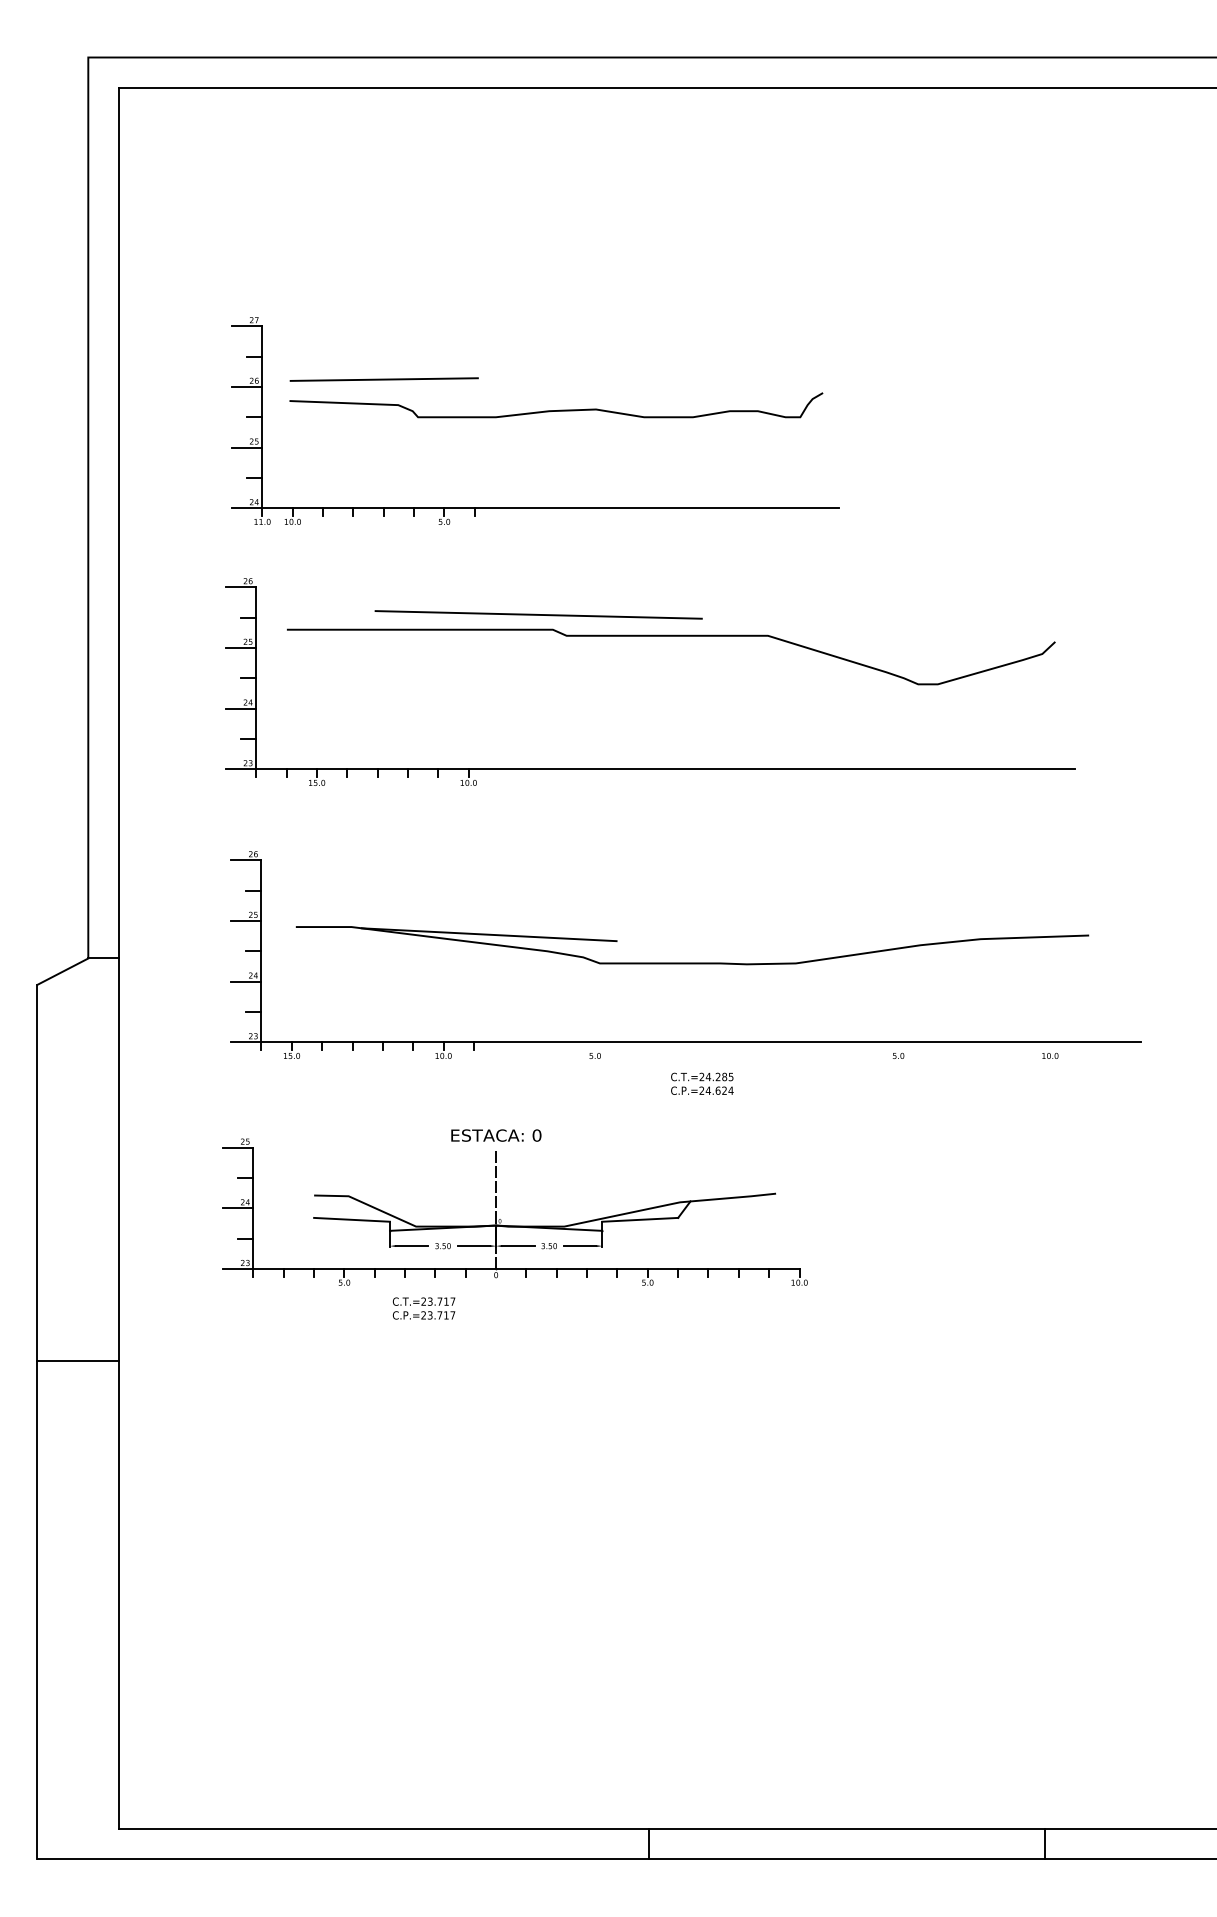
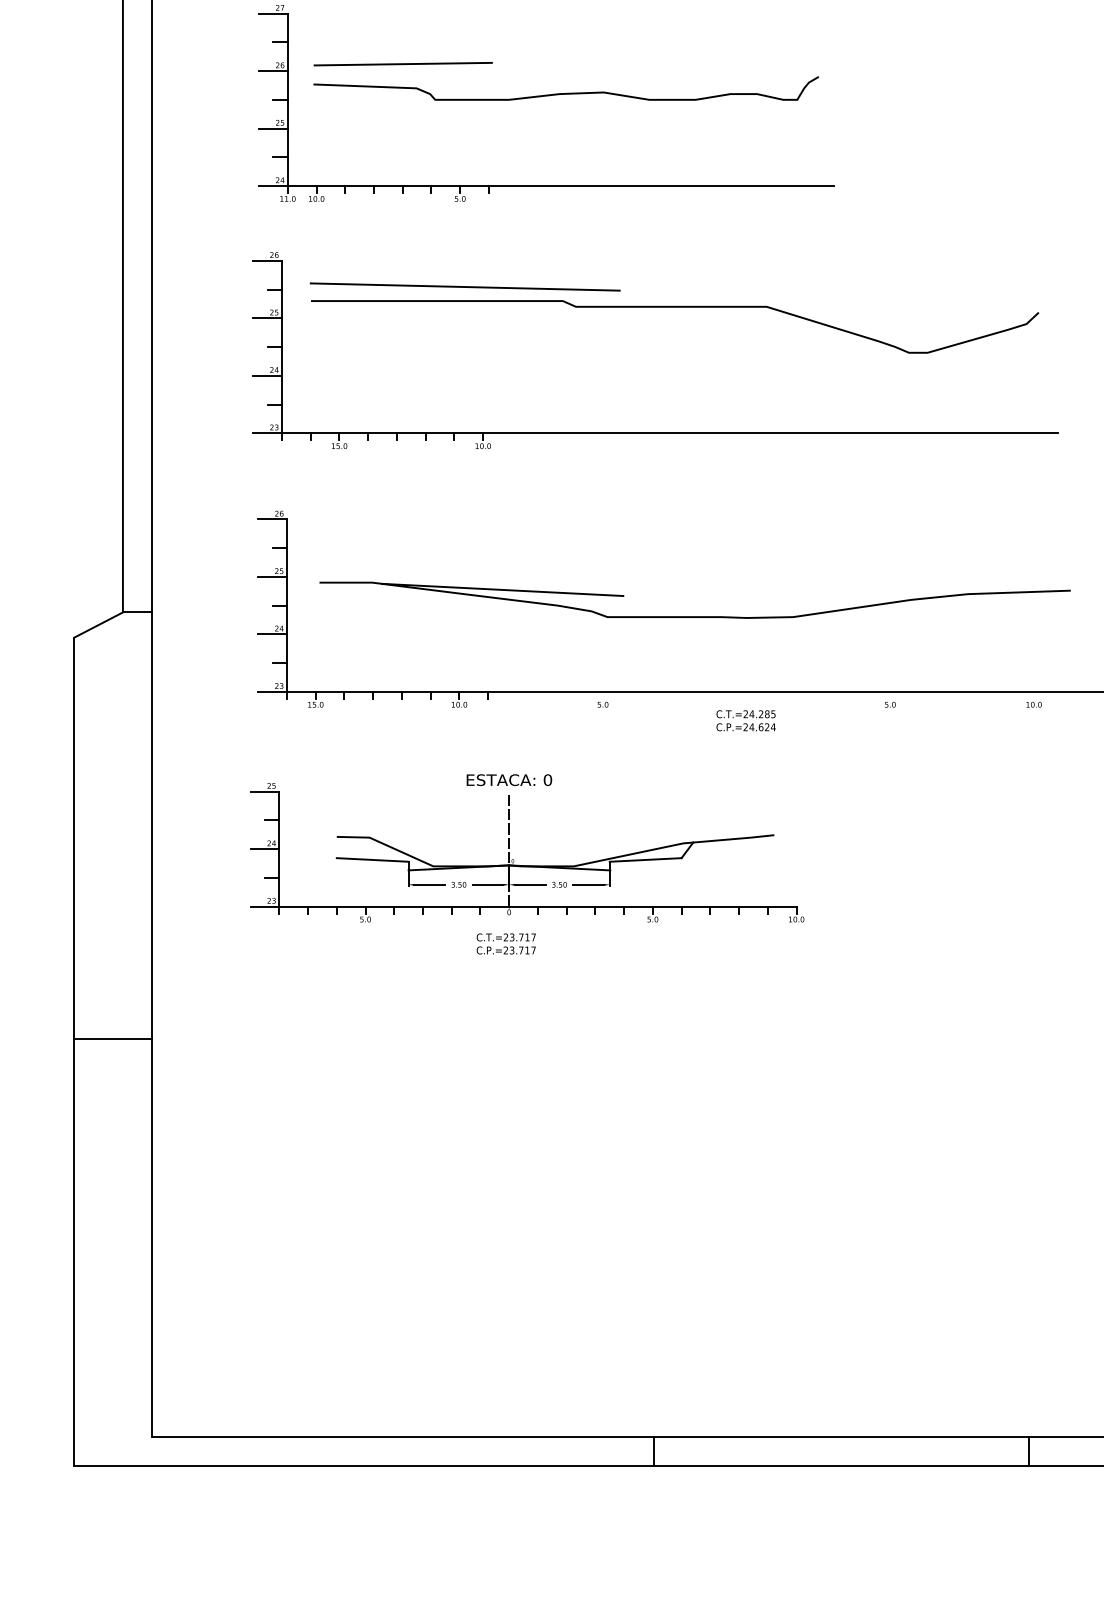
line: (538, 614) -> (465, 286), moved
text: (702, 1083) -> (746, 720), moved
text: (423, 1308) -> (505, 943), moved
line: (77, 1360) -> (112, 1038), moved

